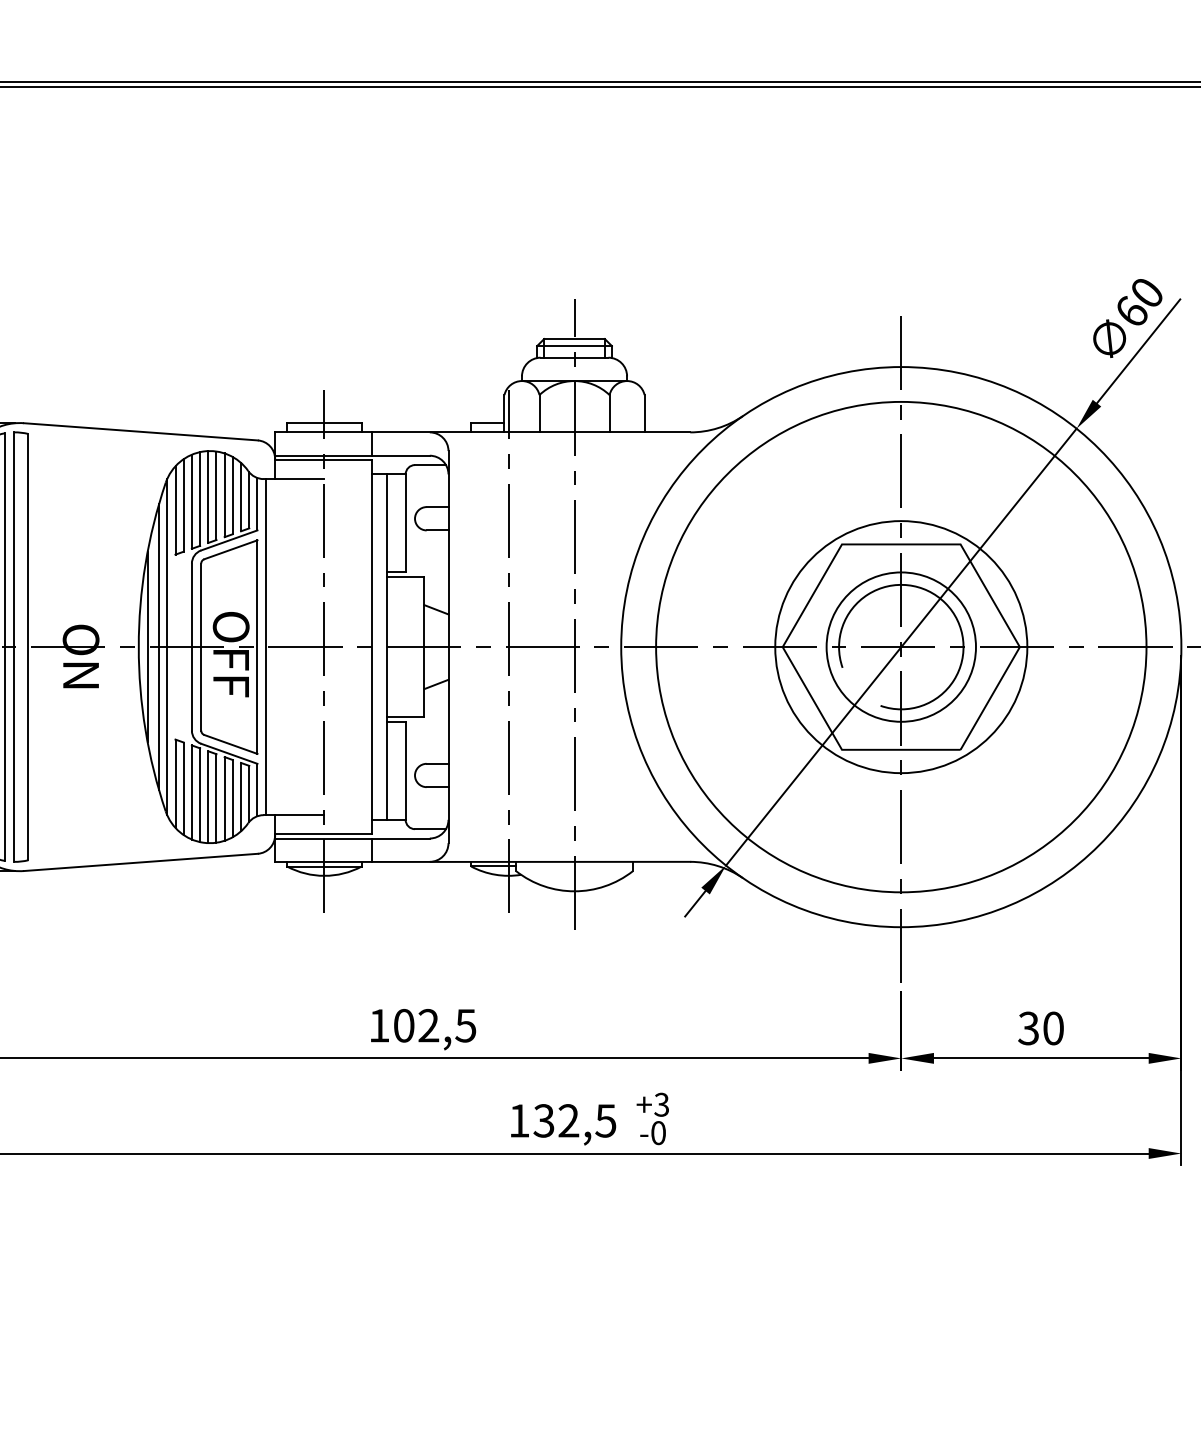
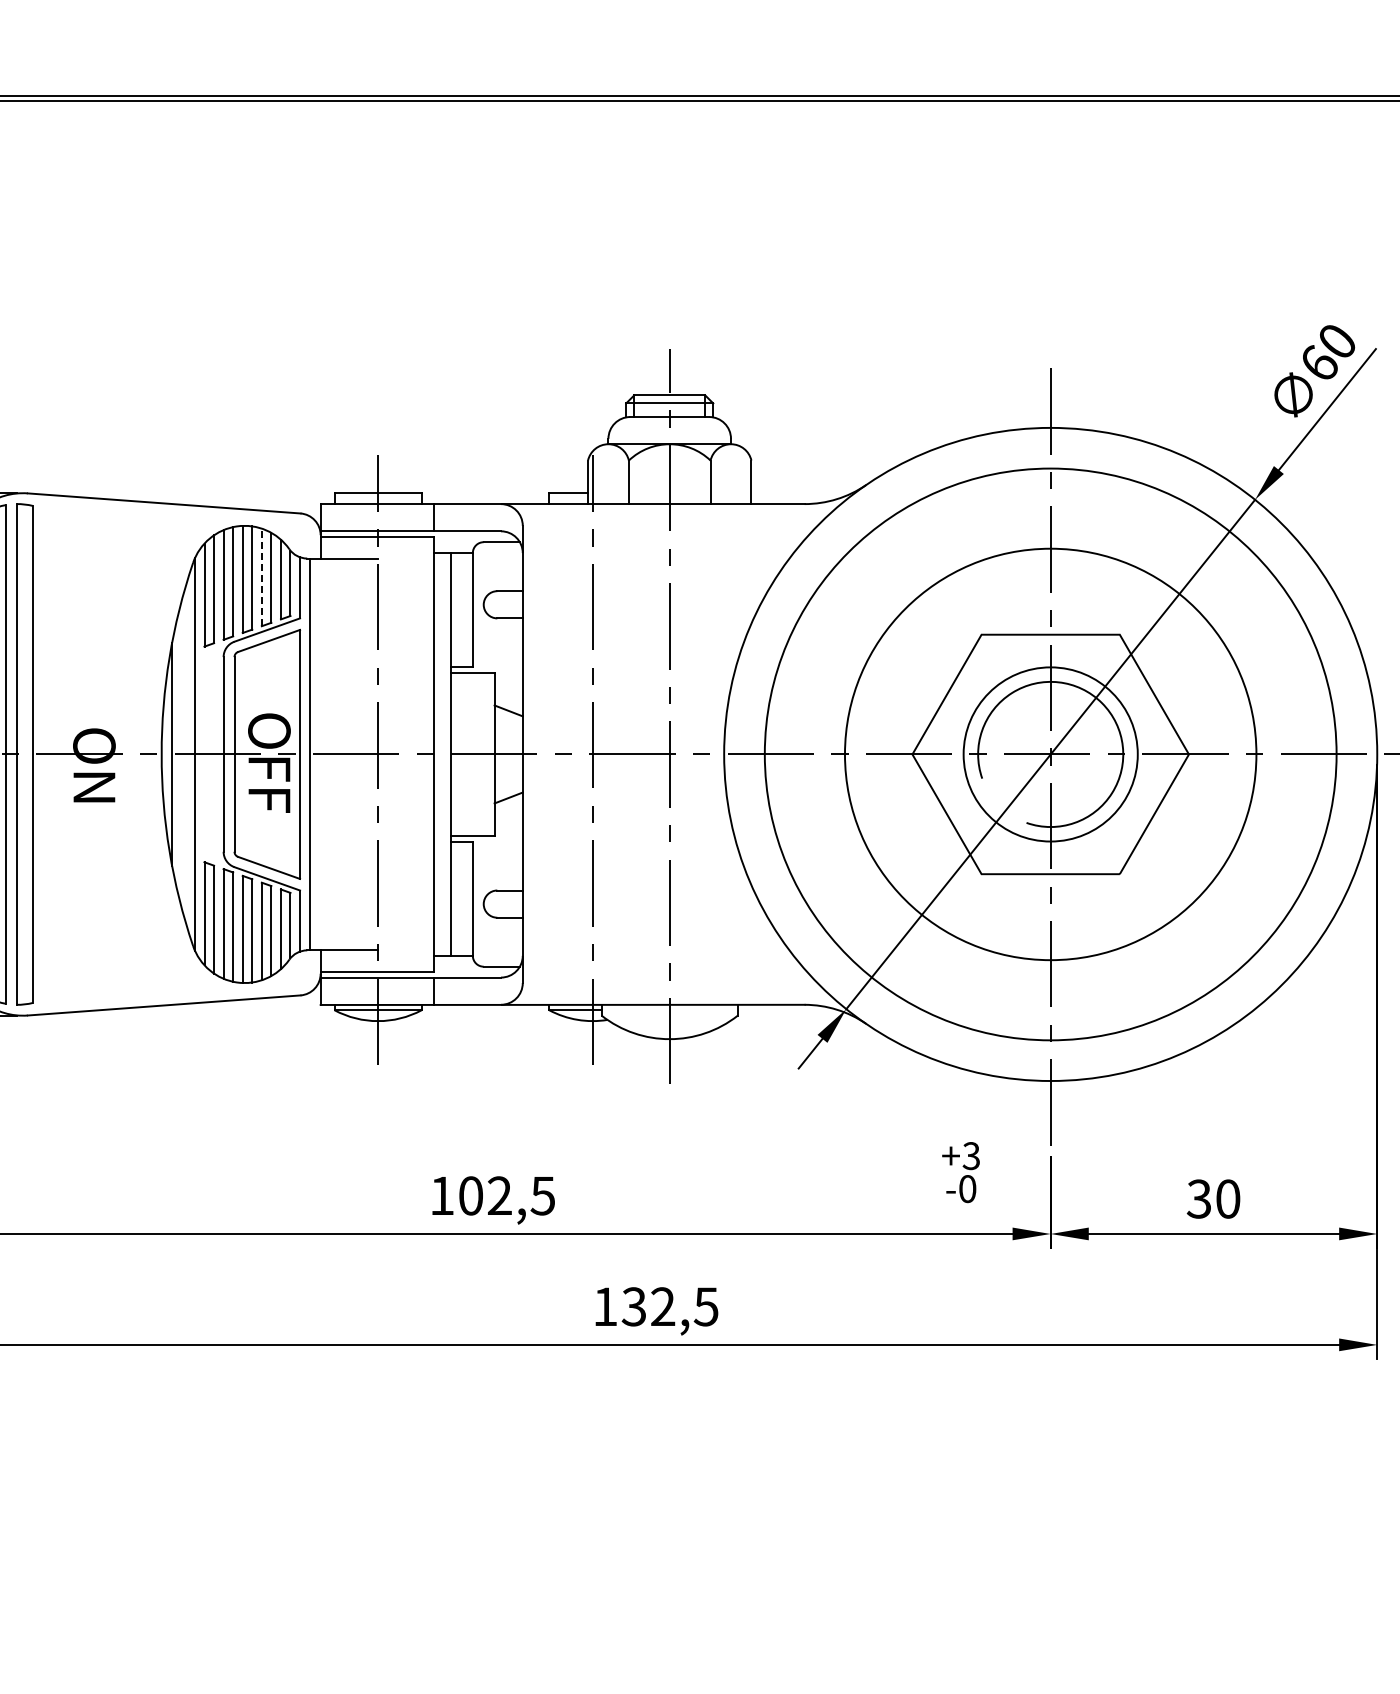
line: (224, 495) -> (261, 577), solid -> dashed
line: (159, 647) -> (185, 754), removed
circle: (901, 647) -> (1050, 754), size x1.4
text: (652, 1118) -> (960, 1172), moved

